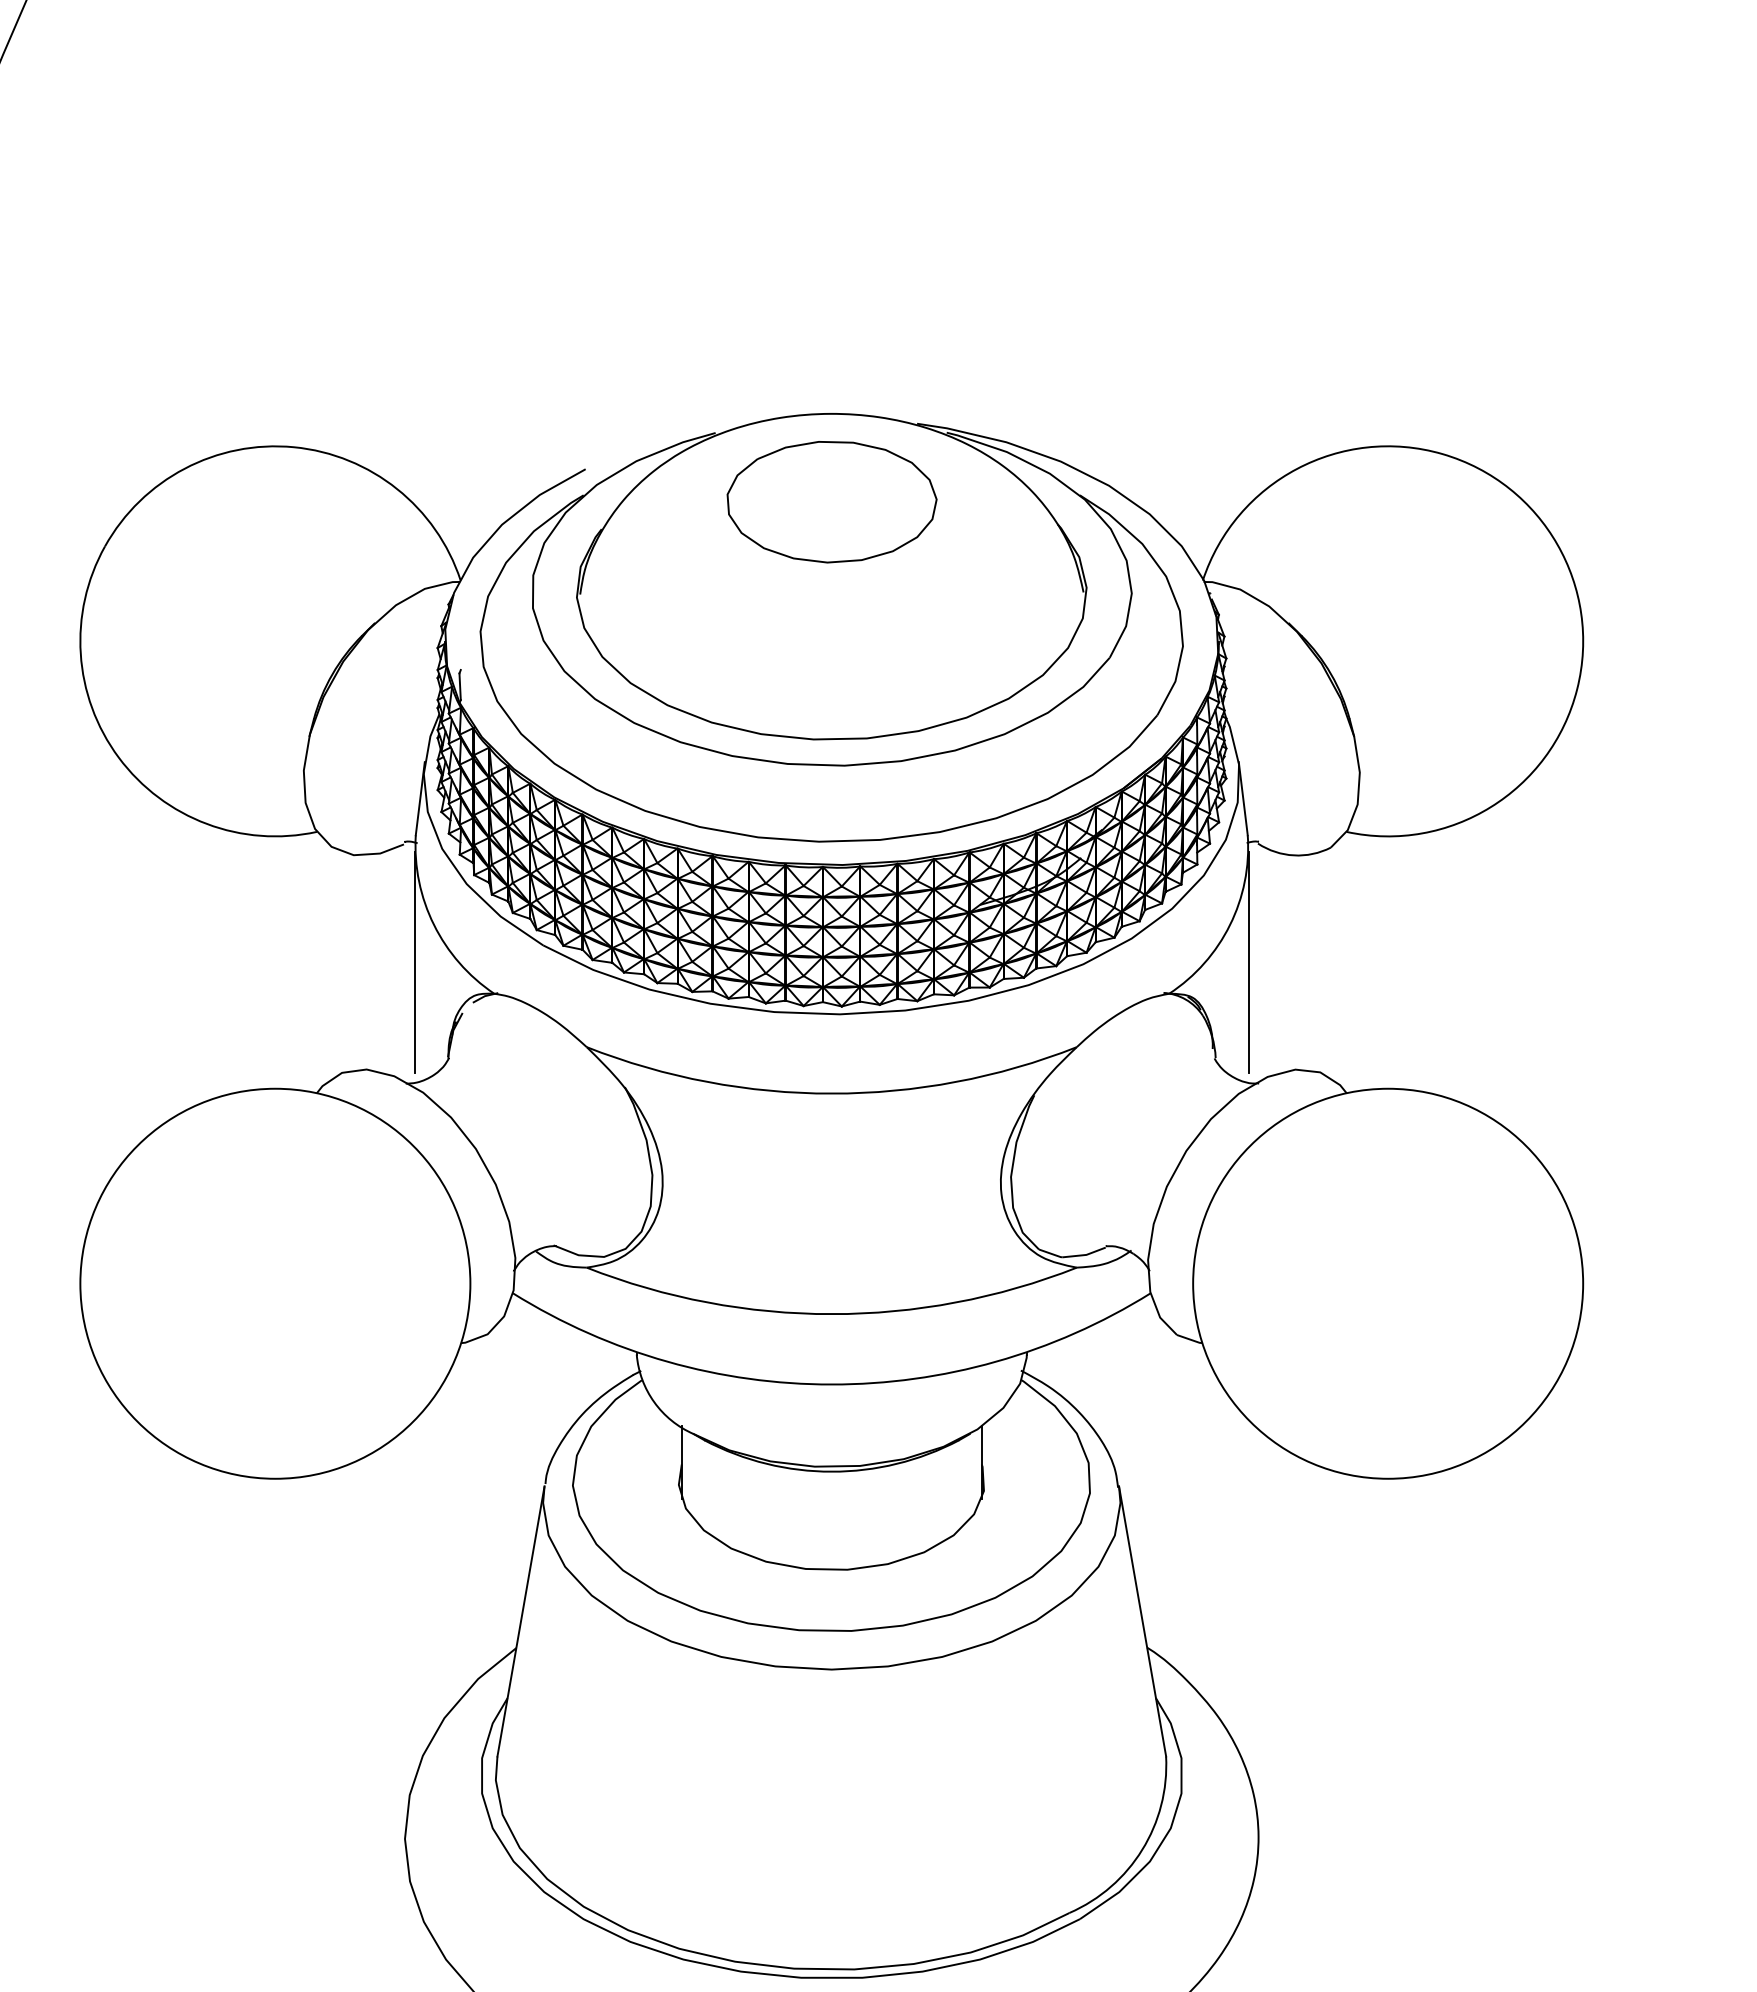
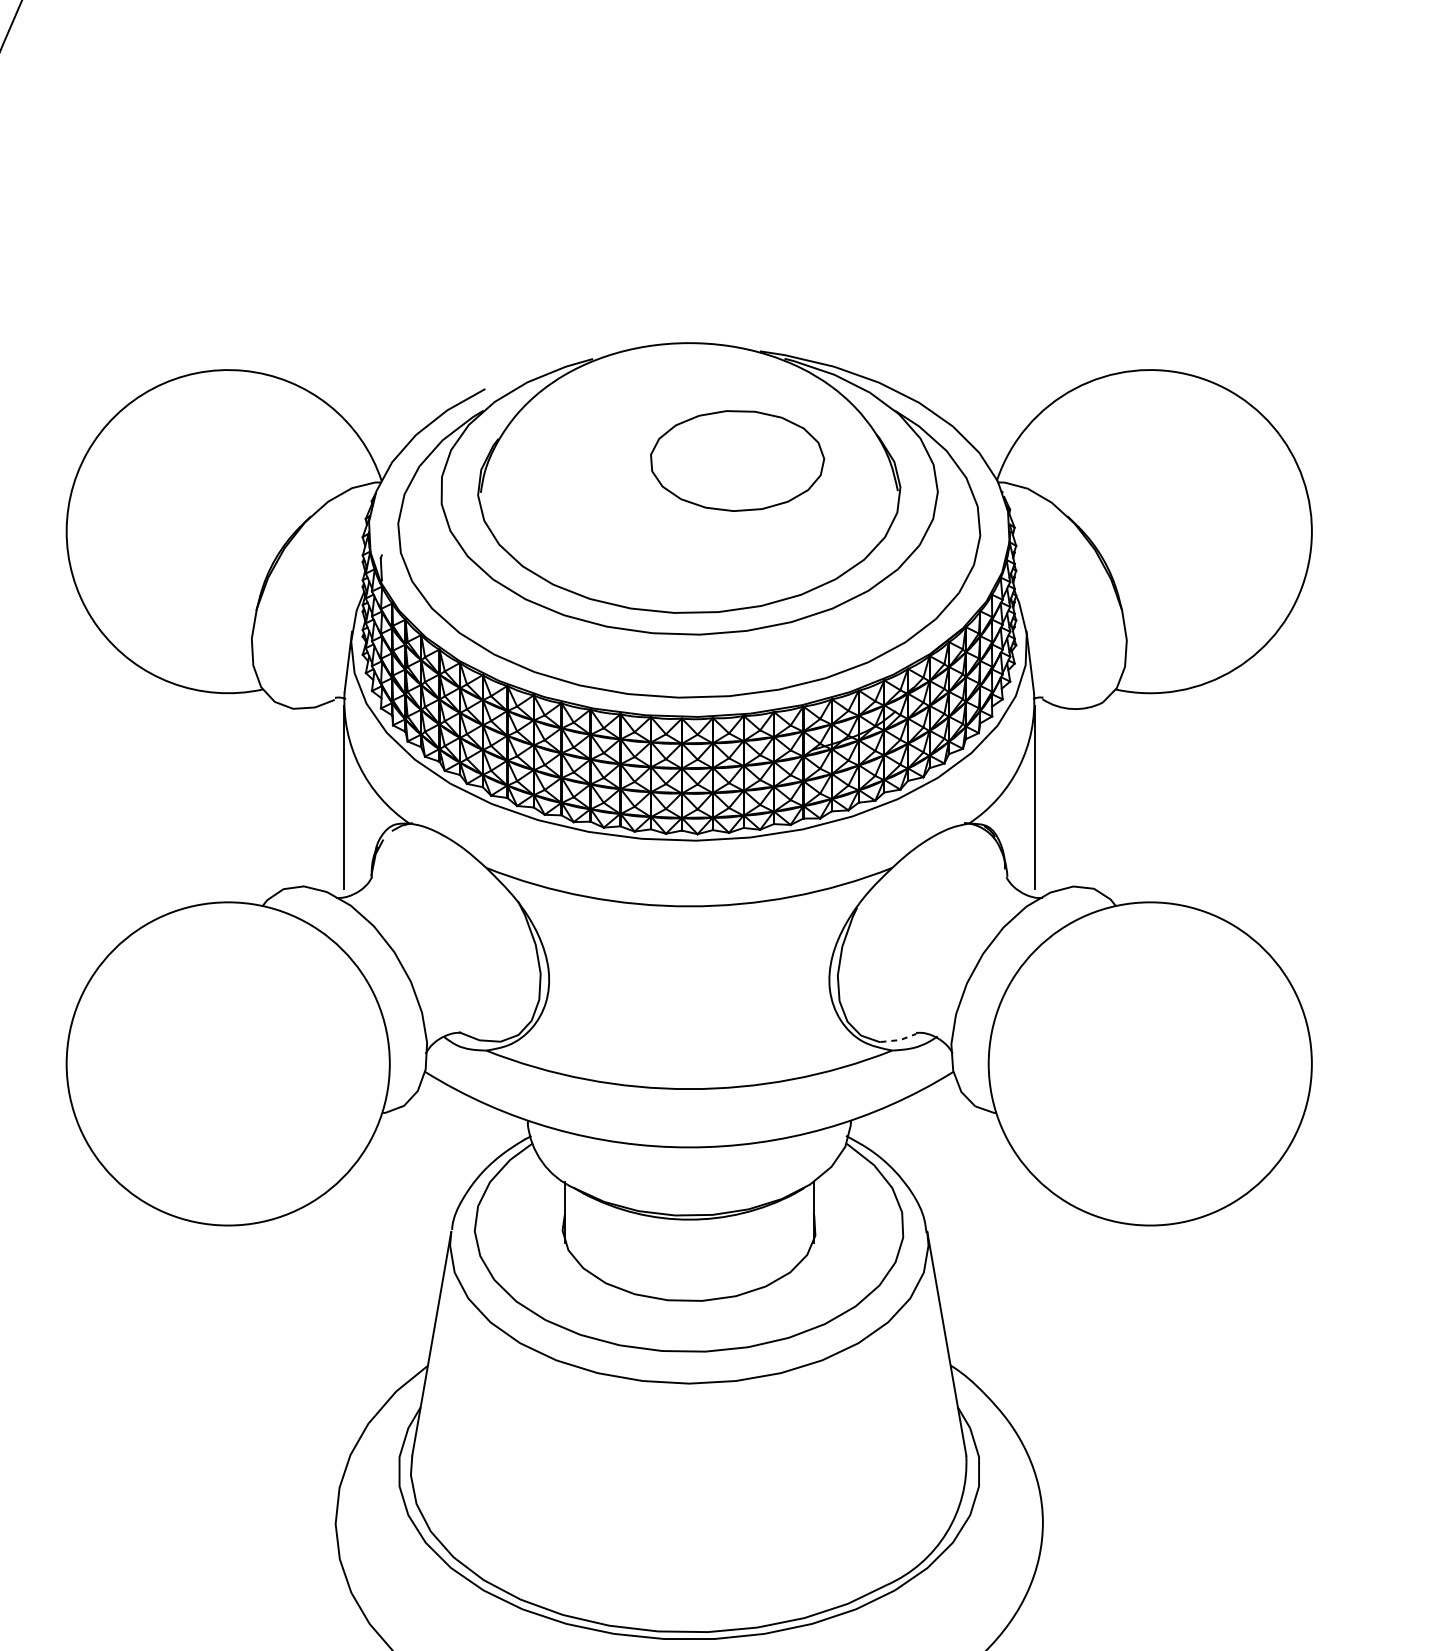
part: (831, 502) -> (737, 461), moved
line: (1085, 1255) -> (899, 1040), solid -> dashed

